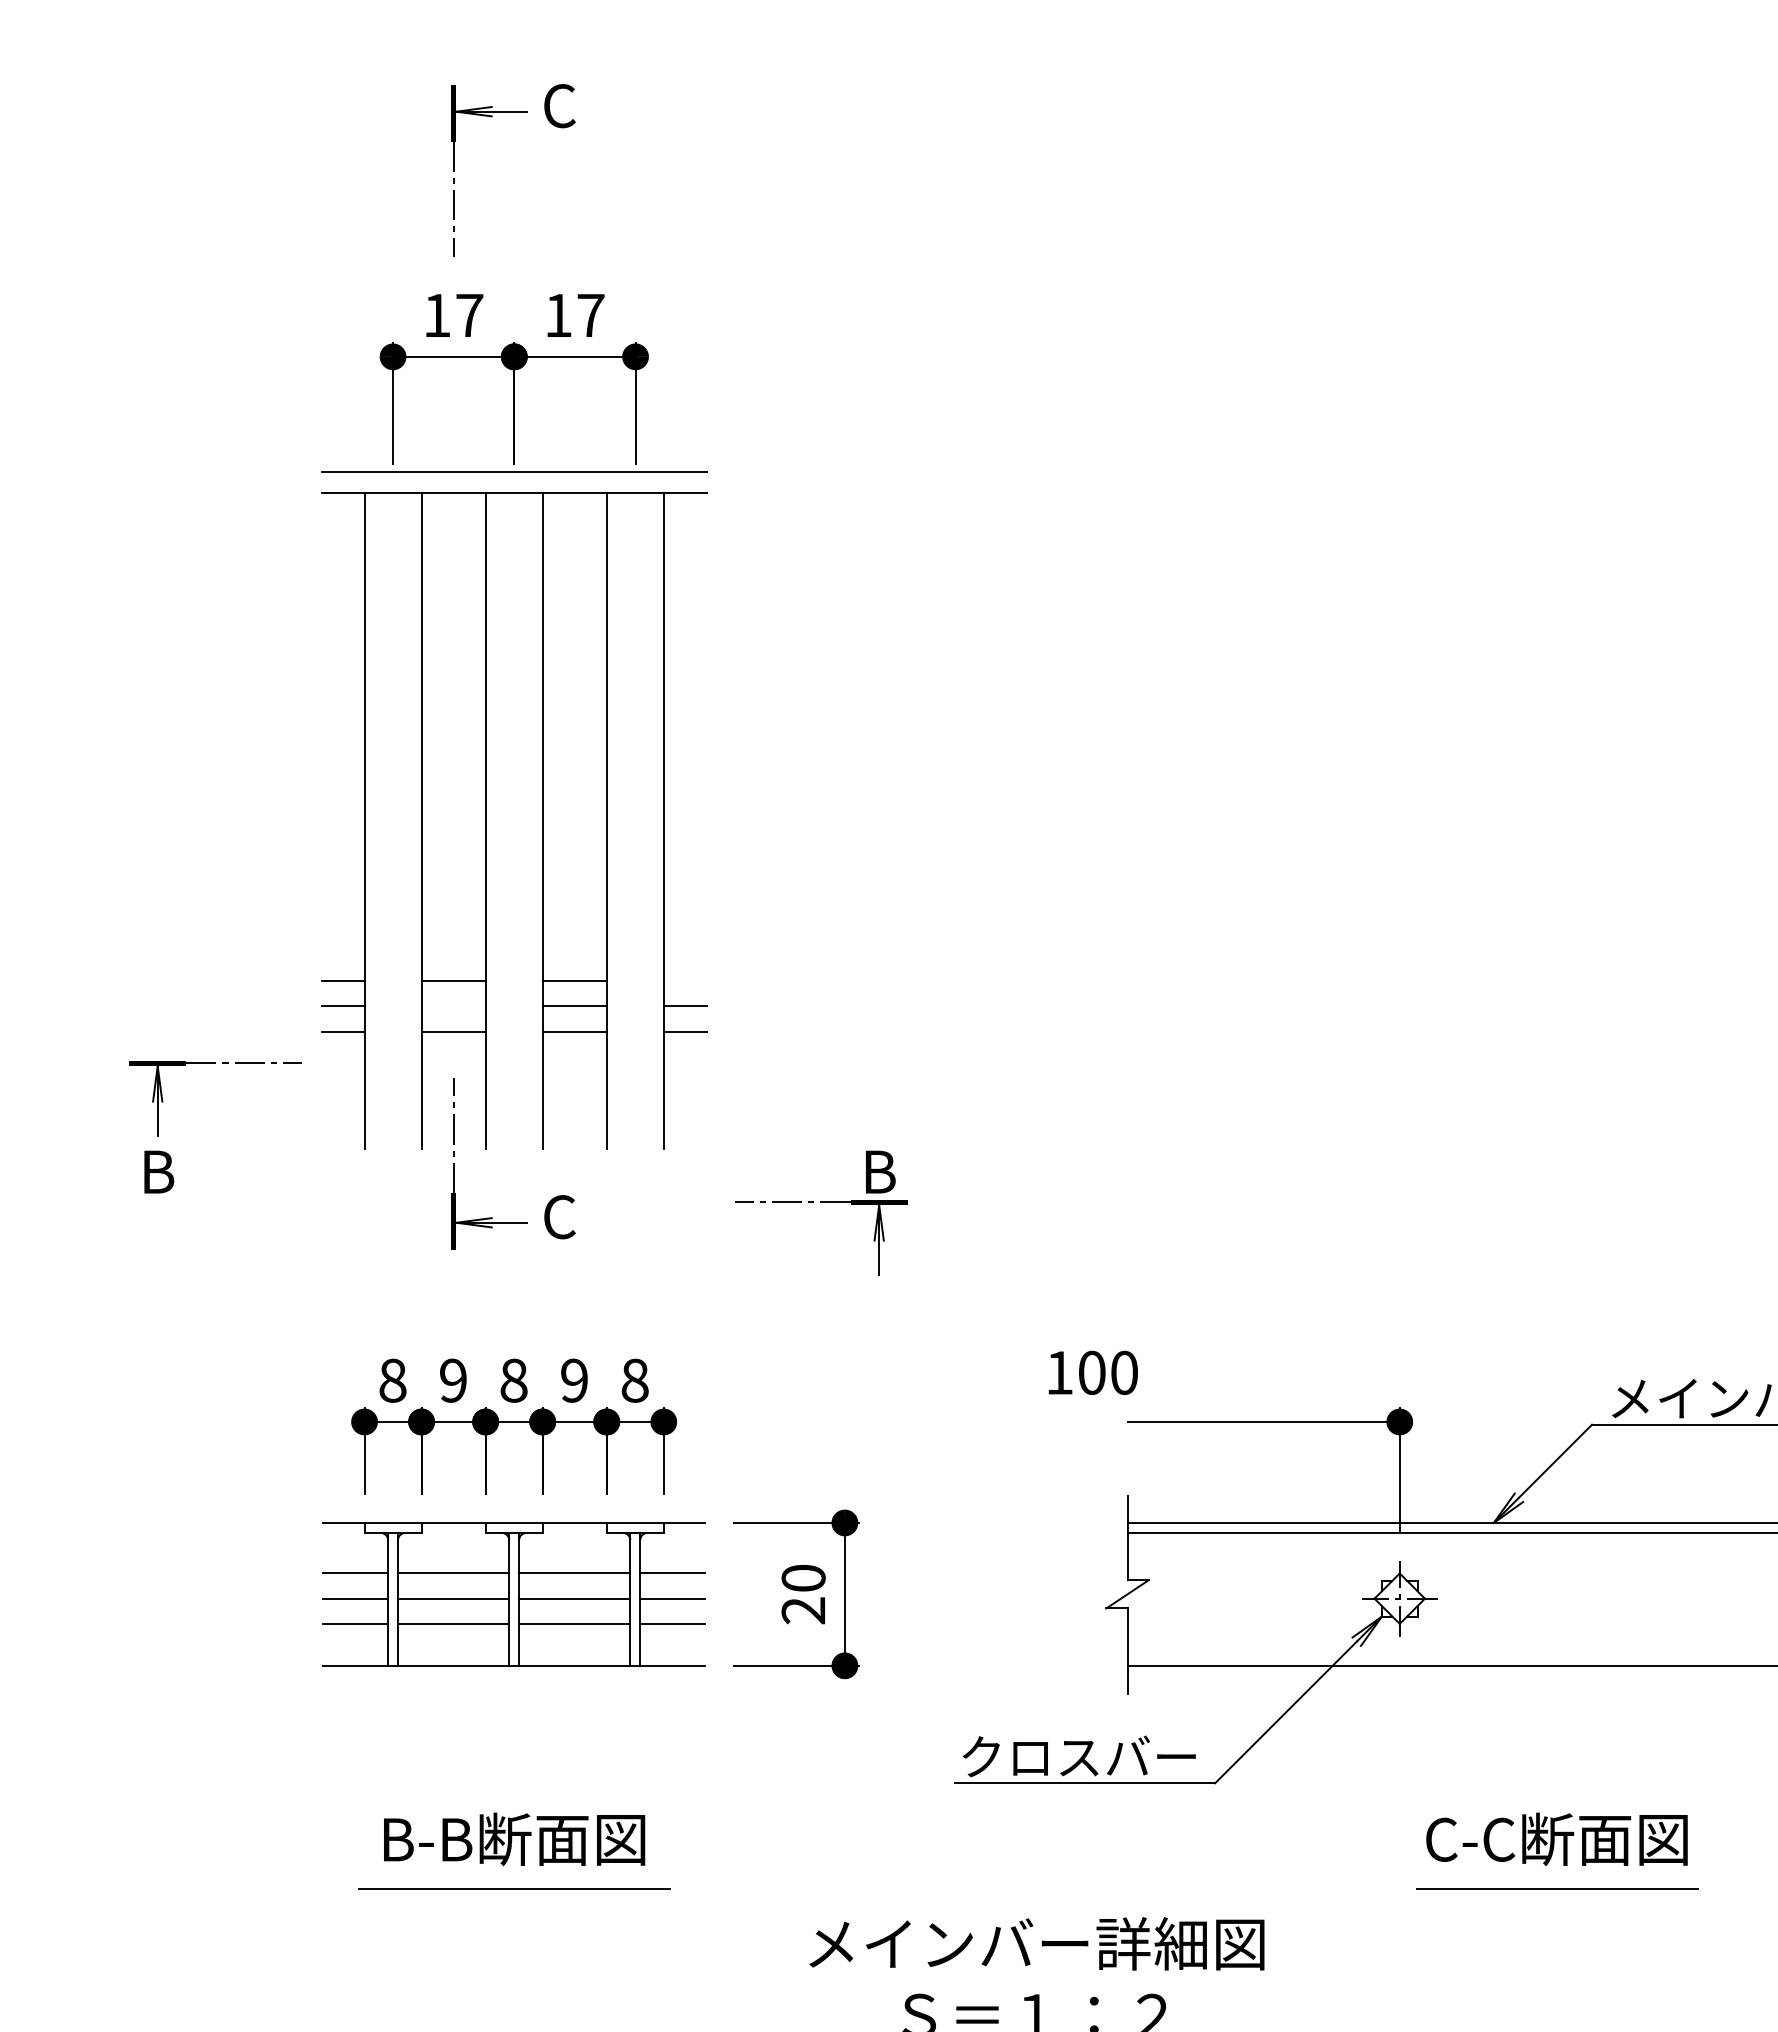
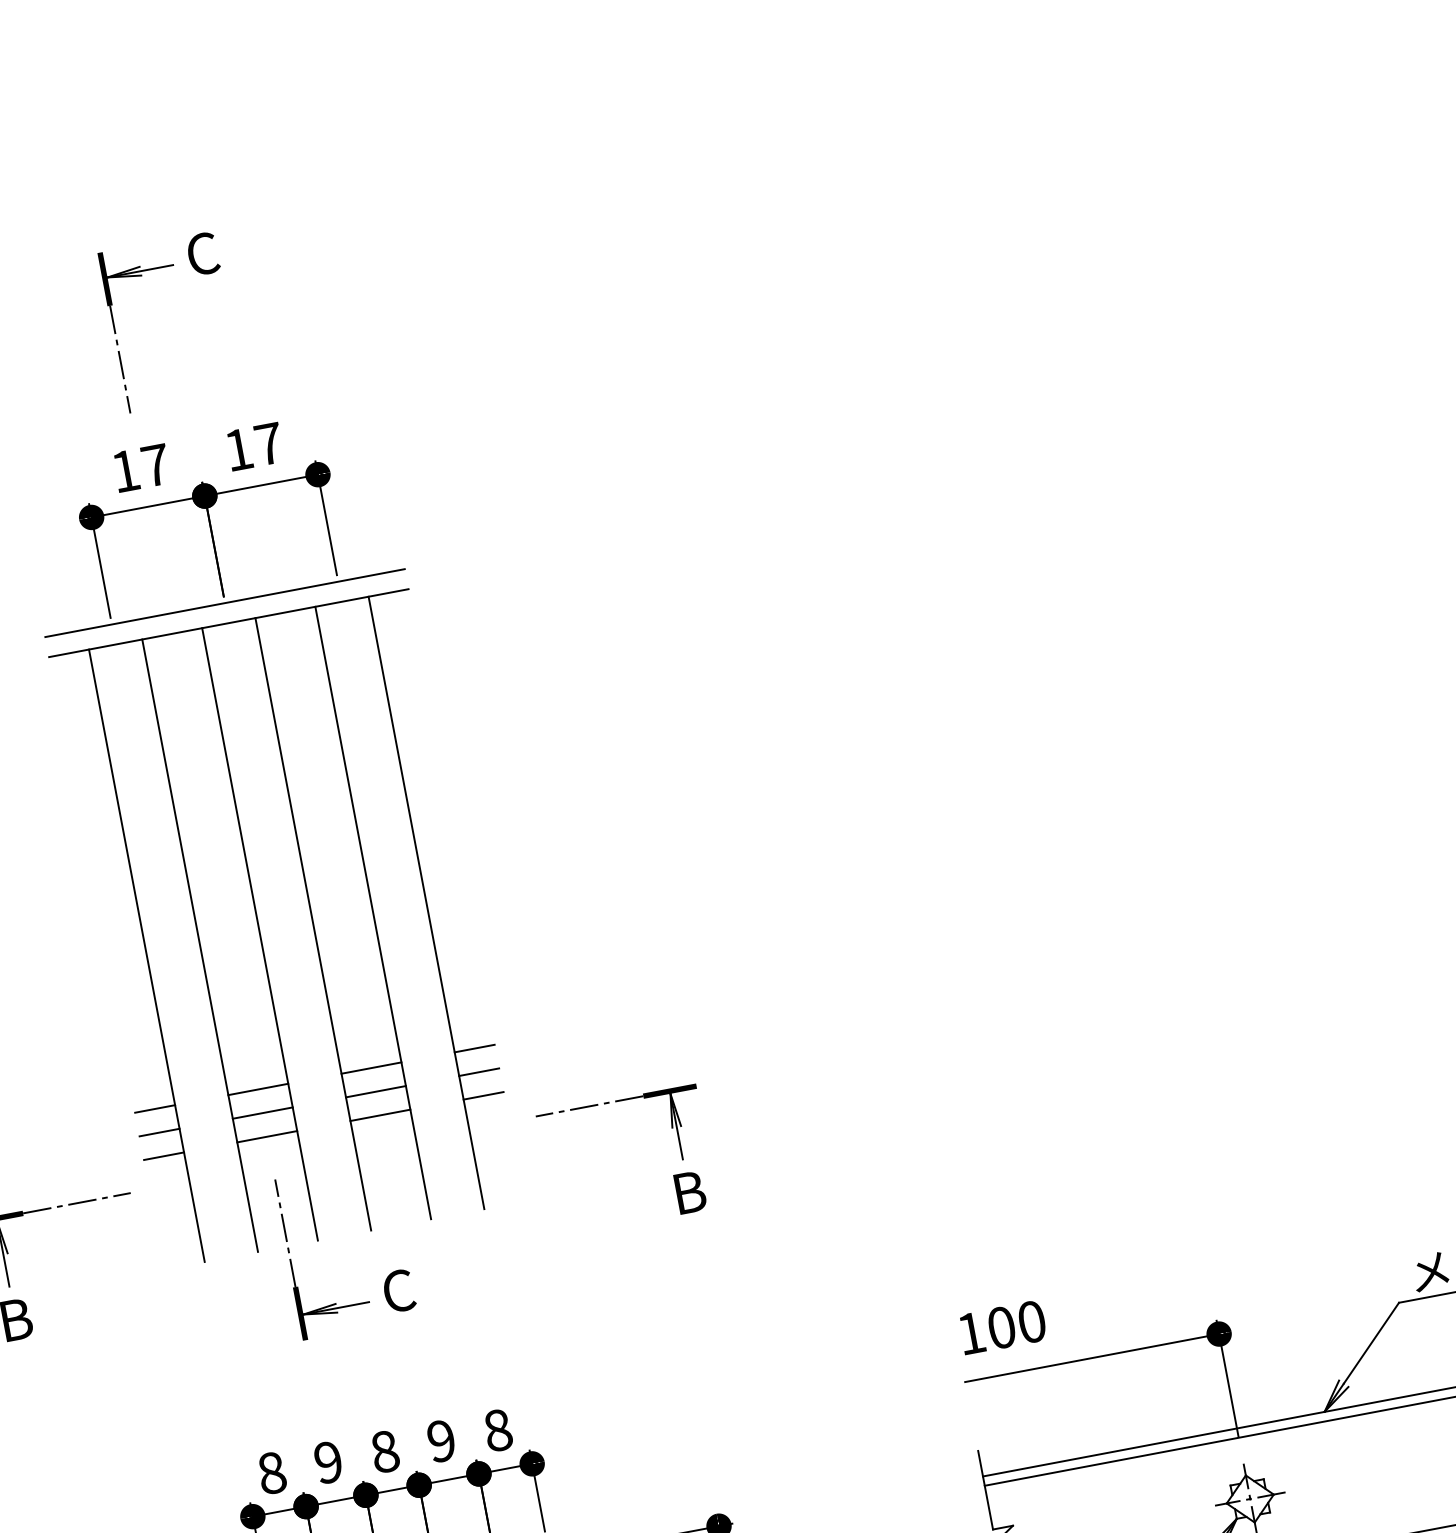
line: (685, 981) -> (474, 1048), added
line: (453, 1006) -> (262, 1113), added
part: (821, 1202) -> (616, 1101), moved
text: (1092, 1372) -> (1002, 1327), moved

